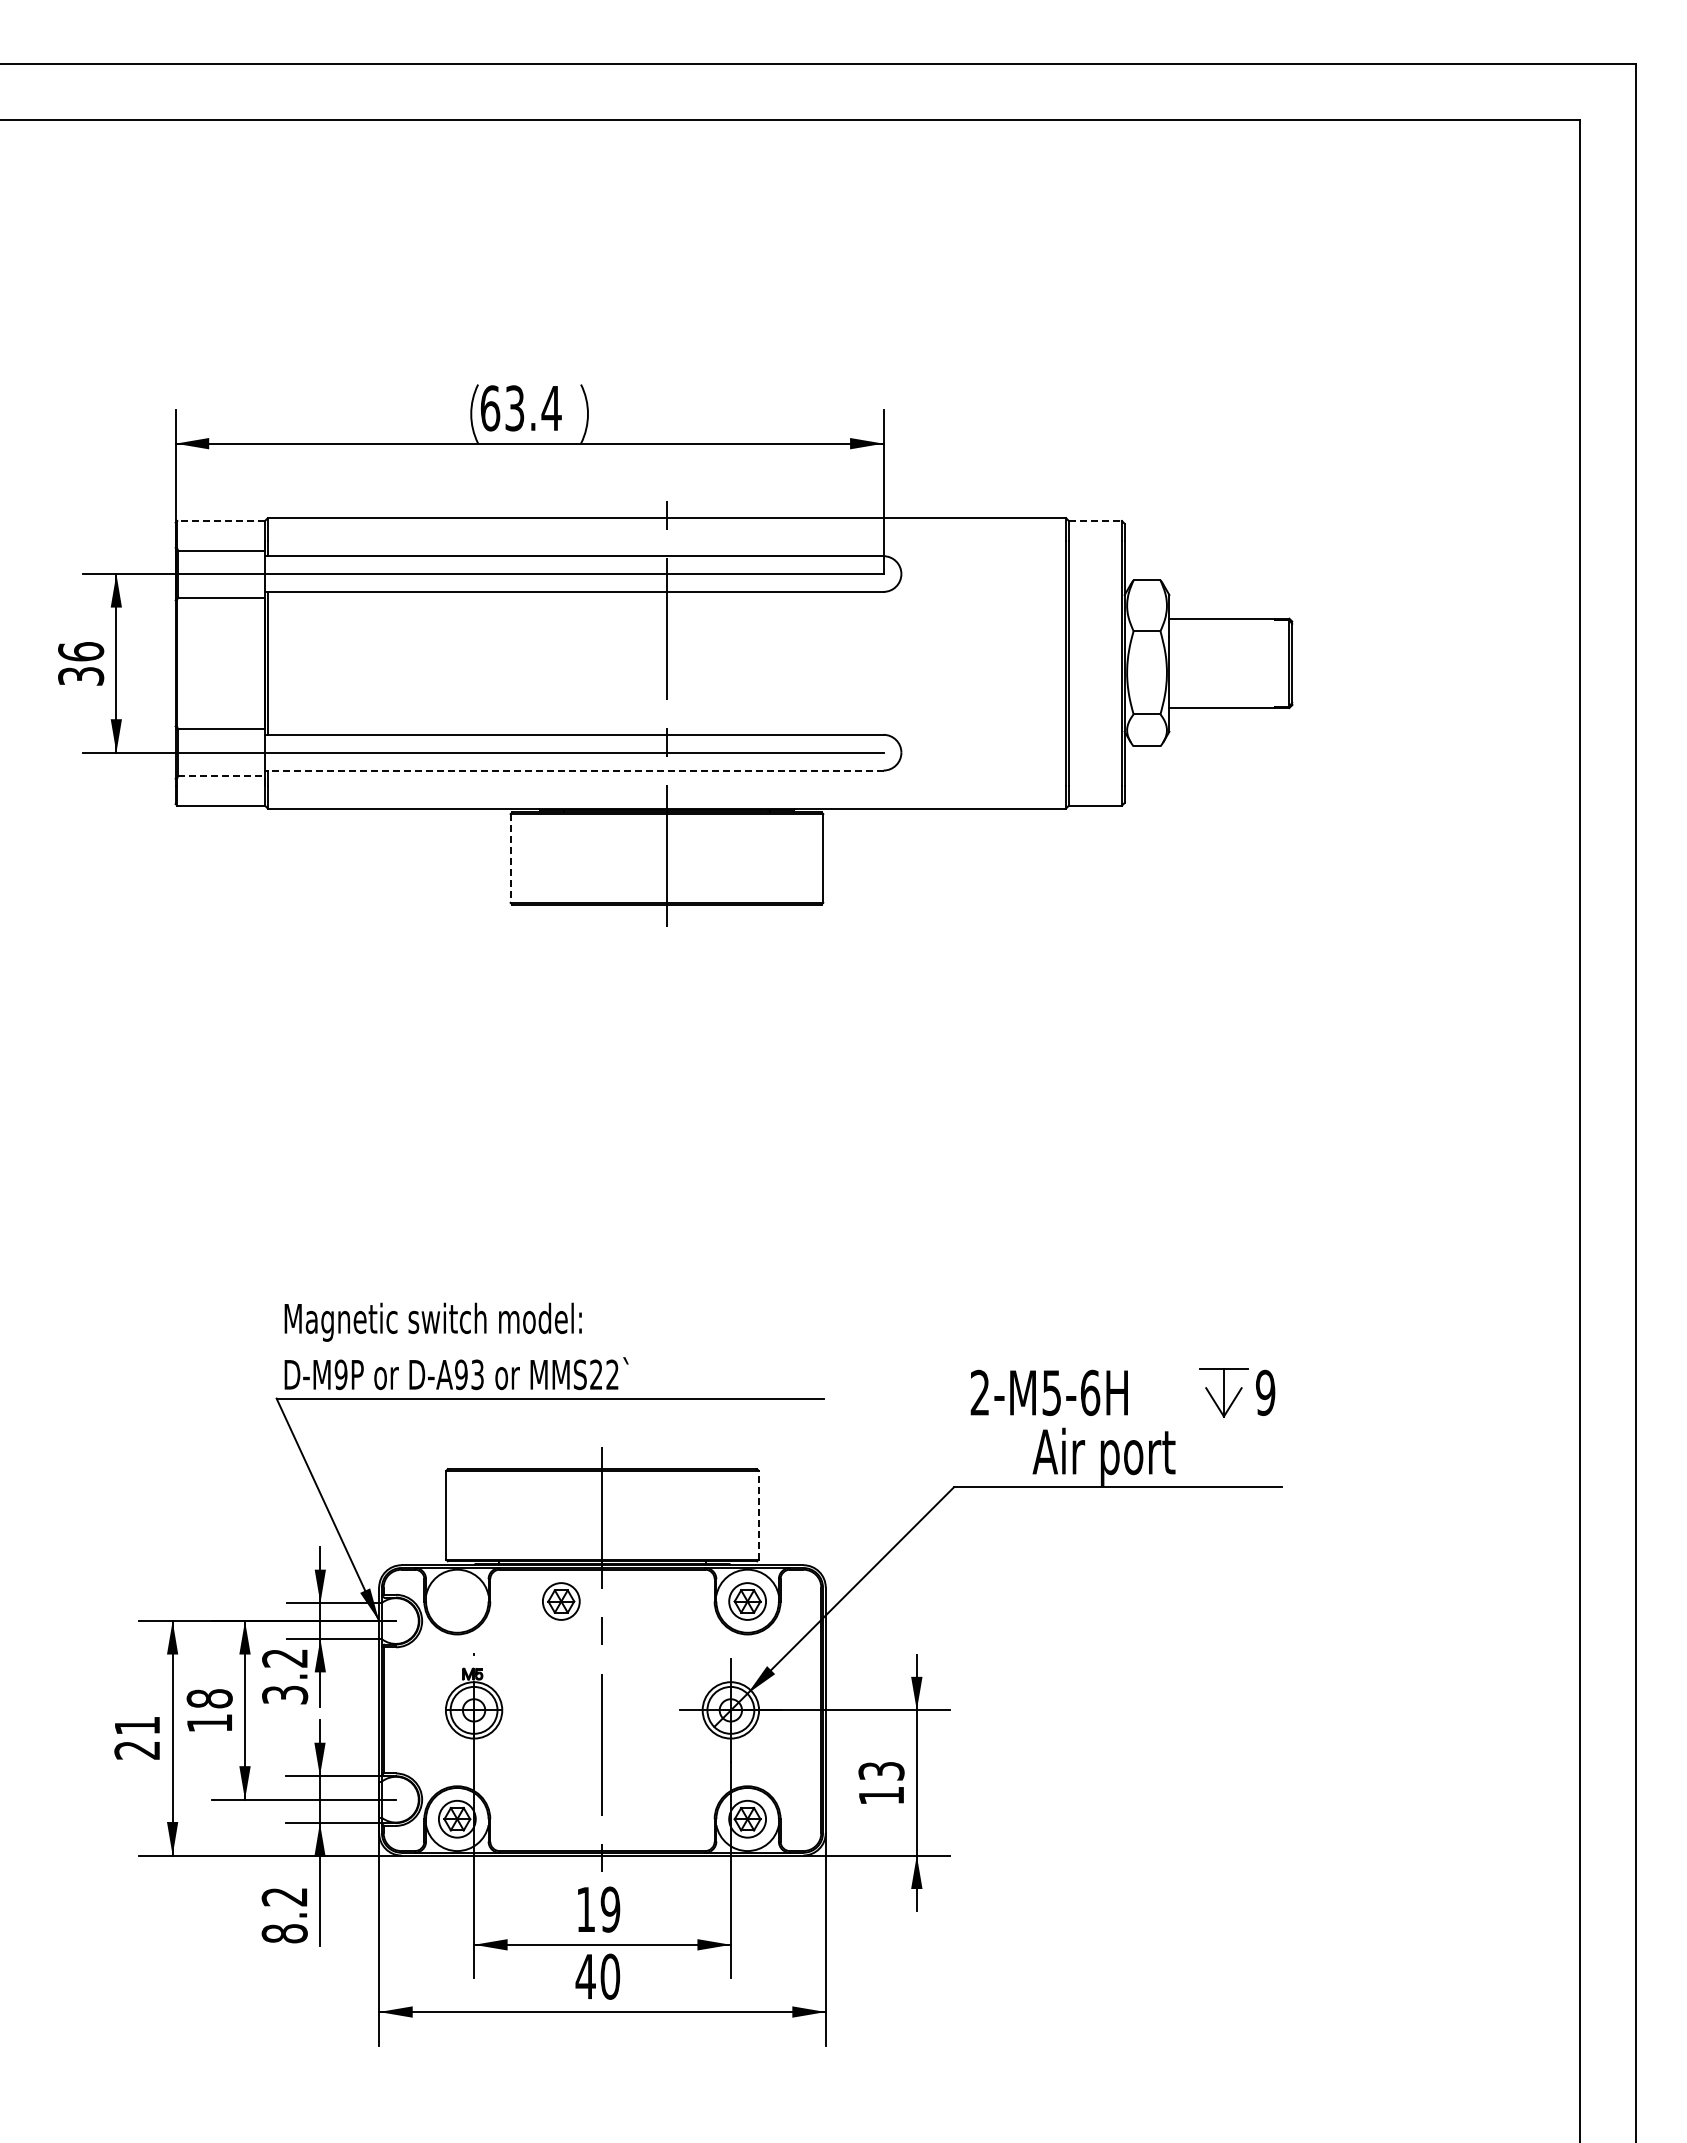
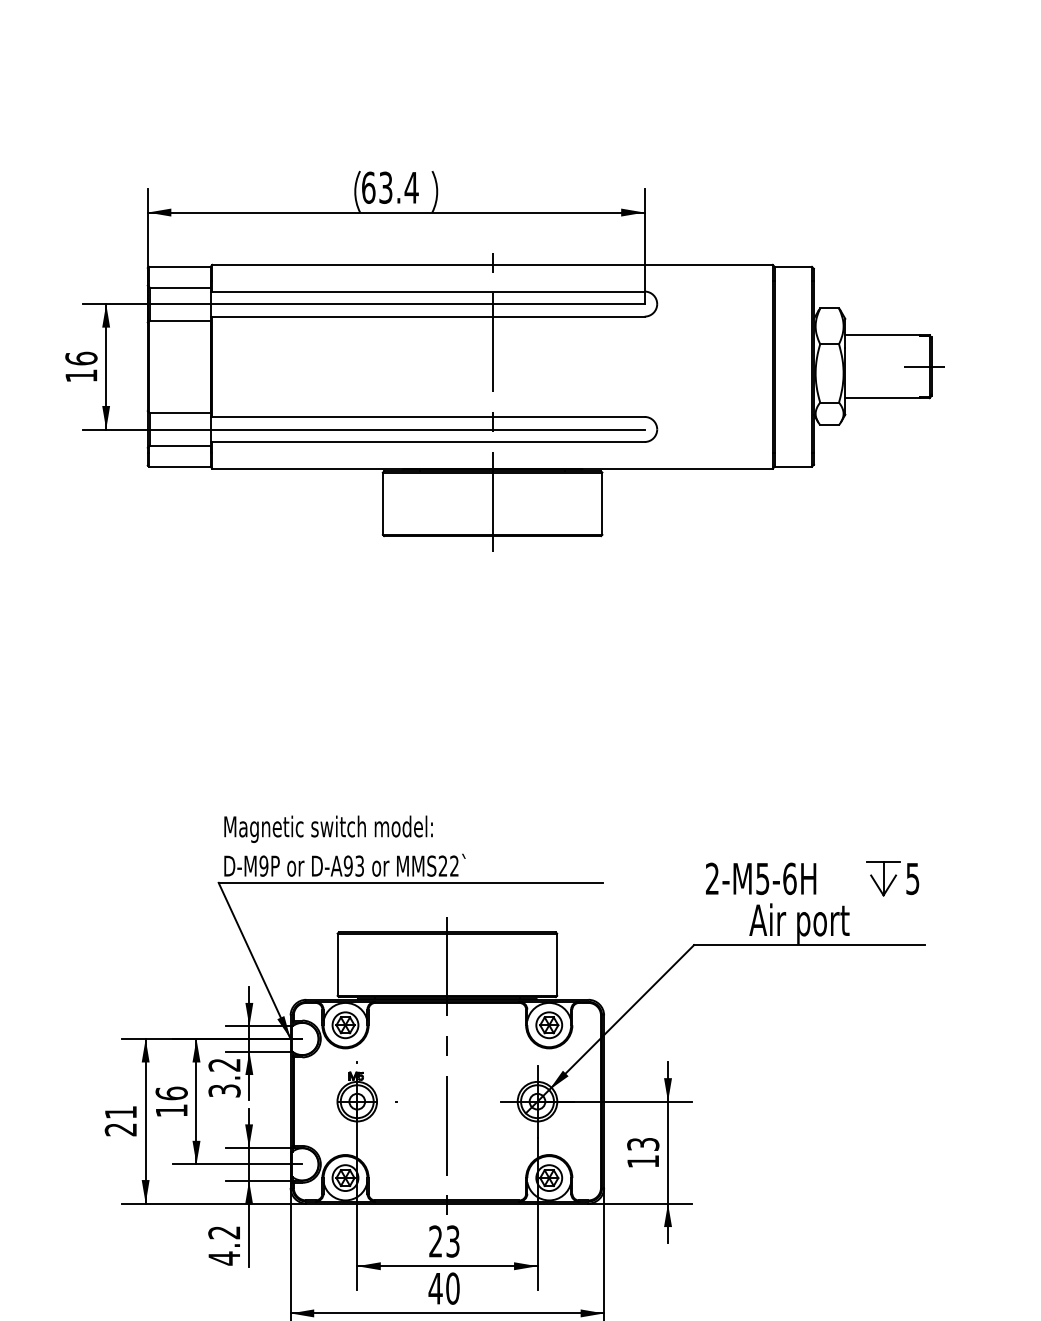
line: (221, 521) -> (179, 267), dashed -> solid
line: (1095, 521) -> (793, 267), dashed -> solid
line: (1282, 663) -> (924, 366), added
text: (81, 676) -> (81, 376), 36 -> 16
line: (575, 770) -> (428, 441), dashed -> solid
line: (222, 776) -> (180, 446), dashed -> solid
line: (510, 858) -> (382, 503), dashed -> solid
text: (1265, 1392) -> (912, 878), 9 -> 5
line: (758, 1514) -> (556, 964), dashed -> solid
part: (561, 1601) -> (345, 1025), moved
text: (209, 1698) -> (171, 1093), 18 -> 16
text: (598, 1909) -> (444, 1241), 19 -> 23
text: (284, 1933) -> (224, 1258), 8.2 -> 4.2

